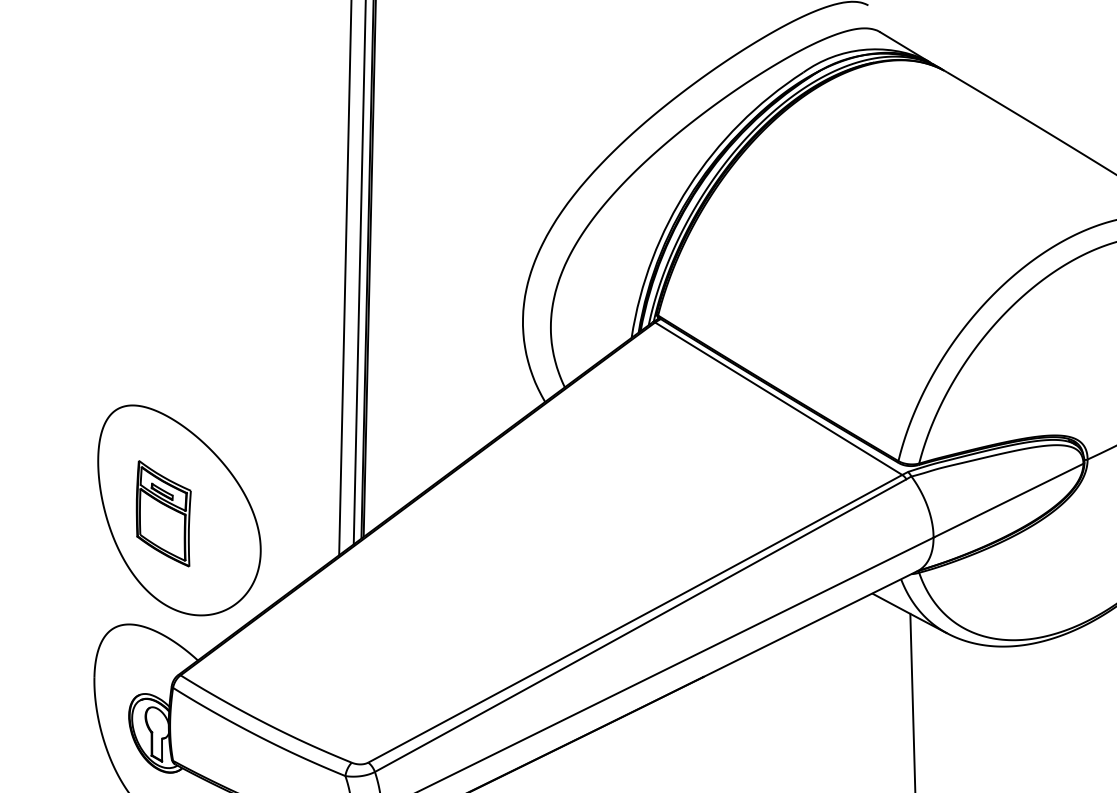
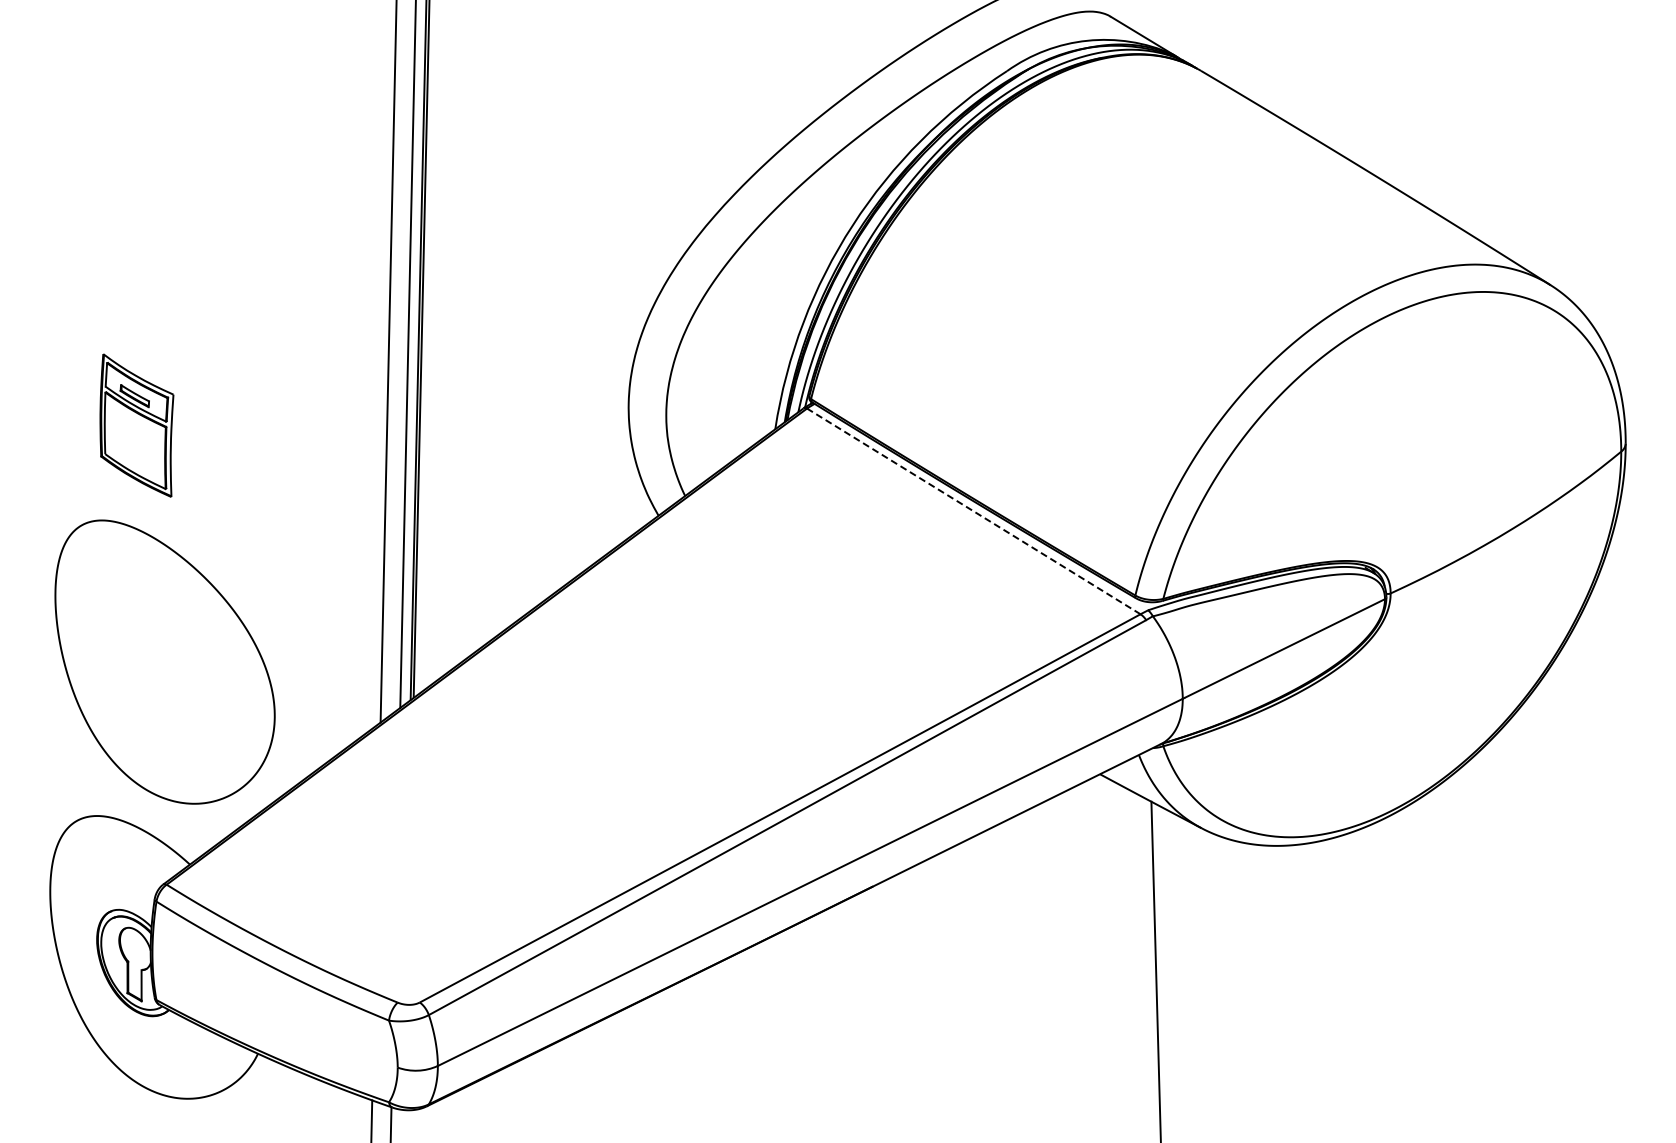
line: (778, 398) -> (973, 511), solid -> dashed
part: (163, 513) -> (136, 425), moved

